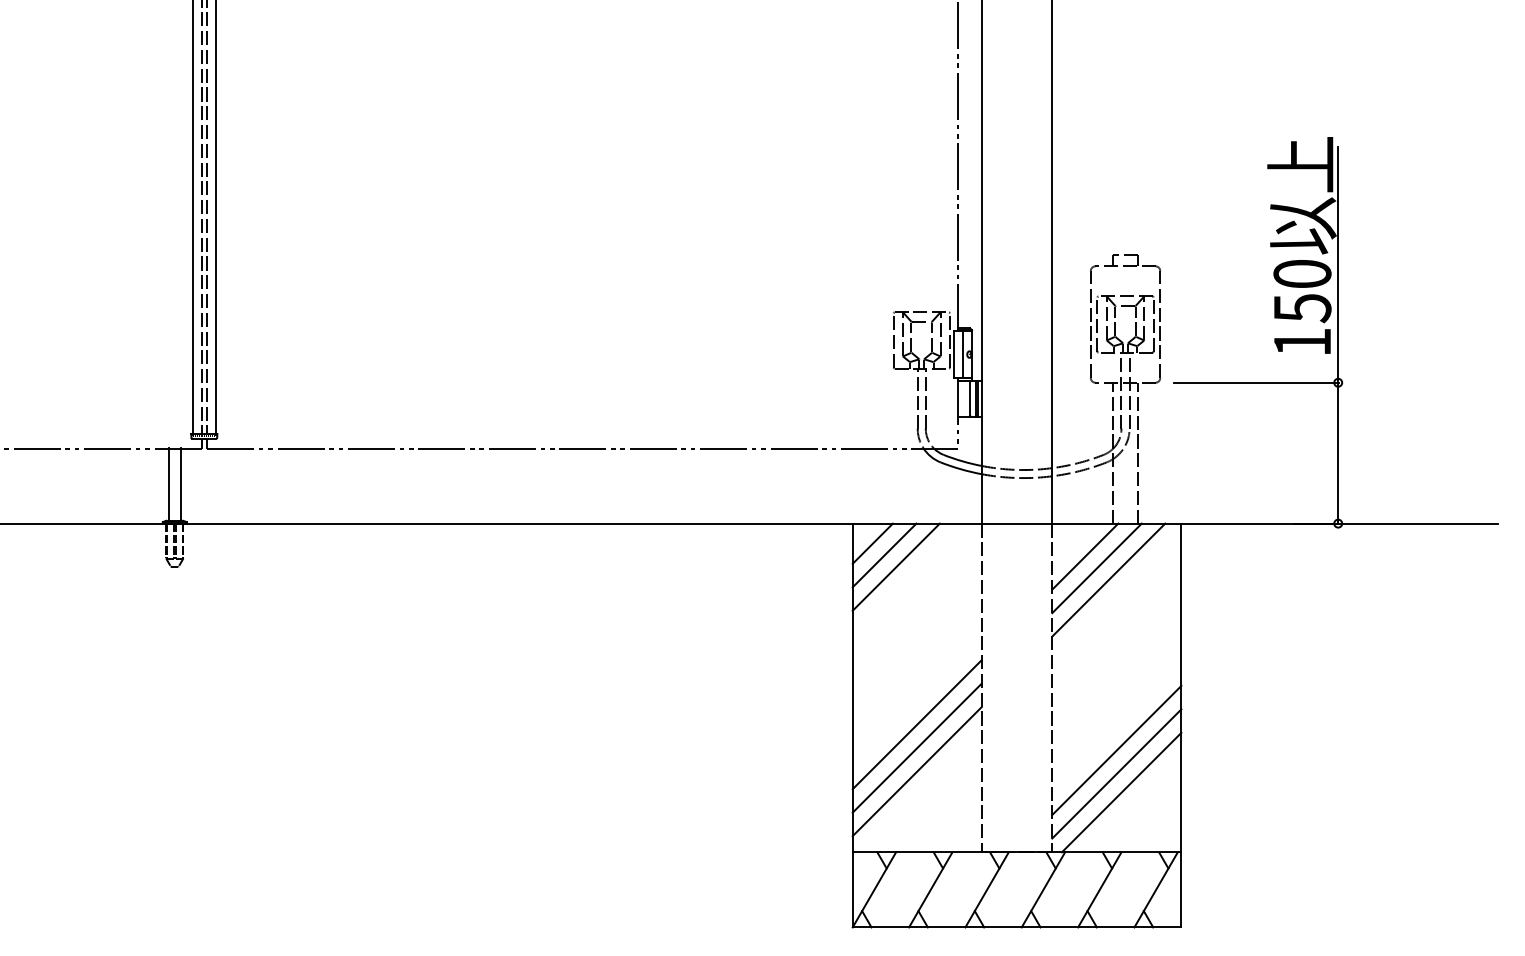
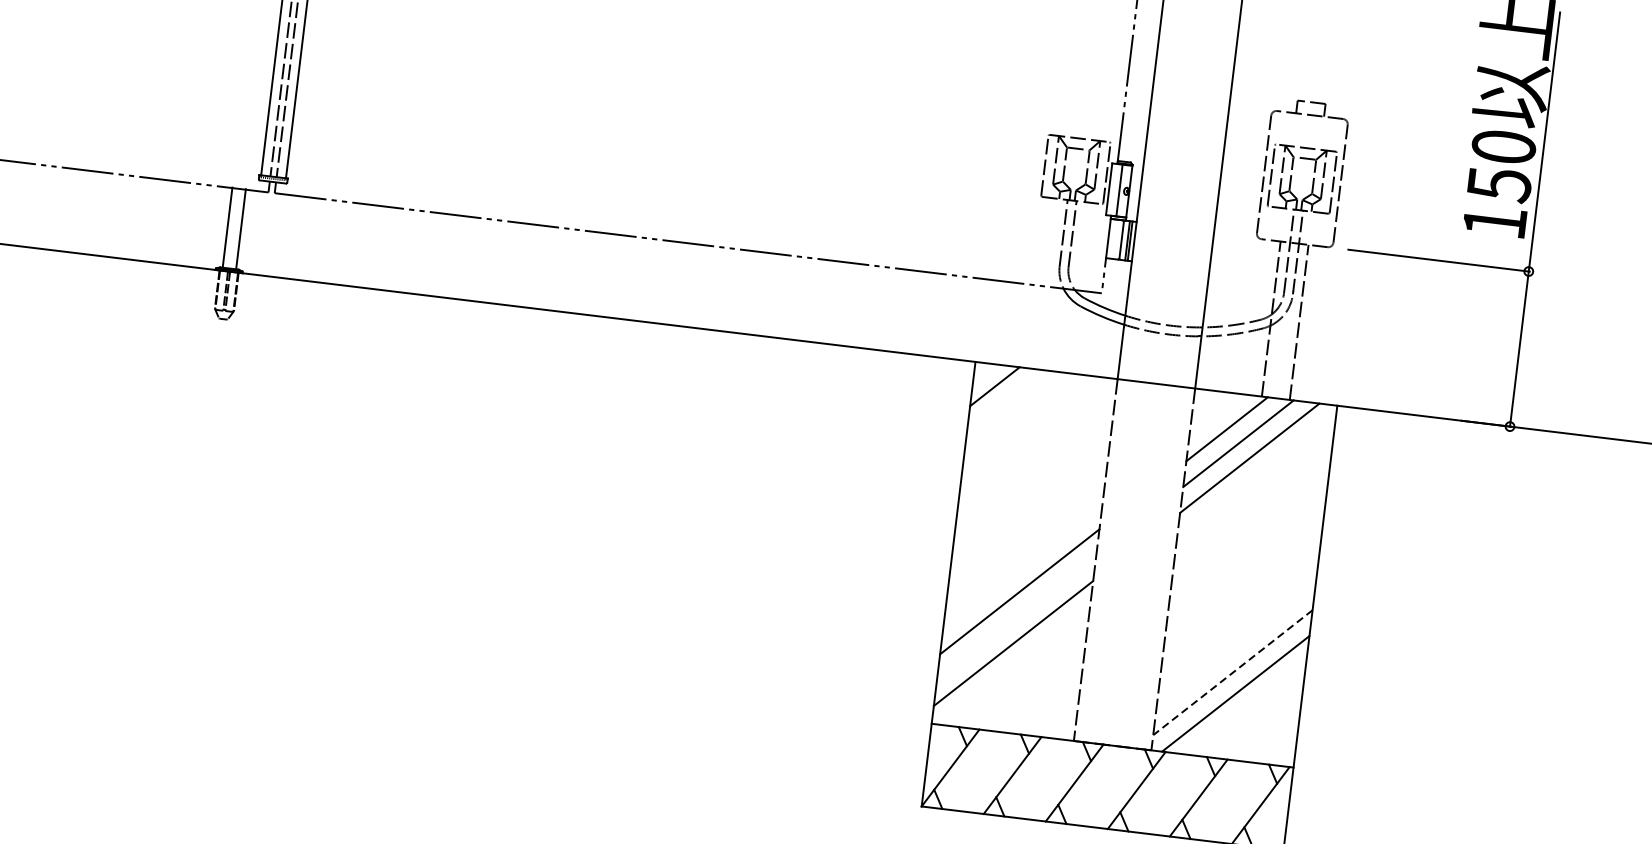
line: (884, 555) -> (1006, 401), removed
line: (895, 566) -> (1016, 414), removed
line: (916, 747) -> (1015, 616), removed
line: (1116, 750) -> (1235, 646), removed
line: (1116, 774) -> (1232, 673), solid -> dashed

